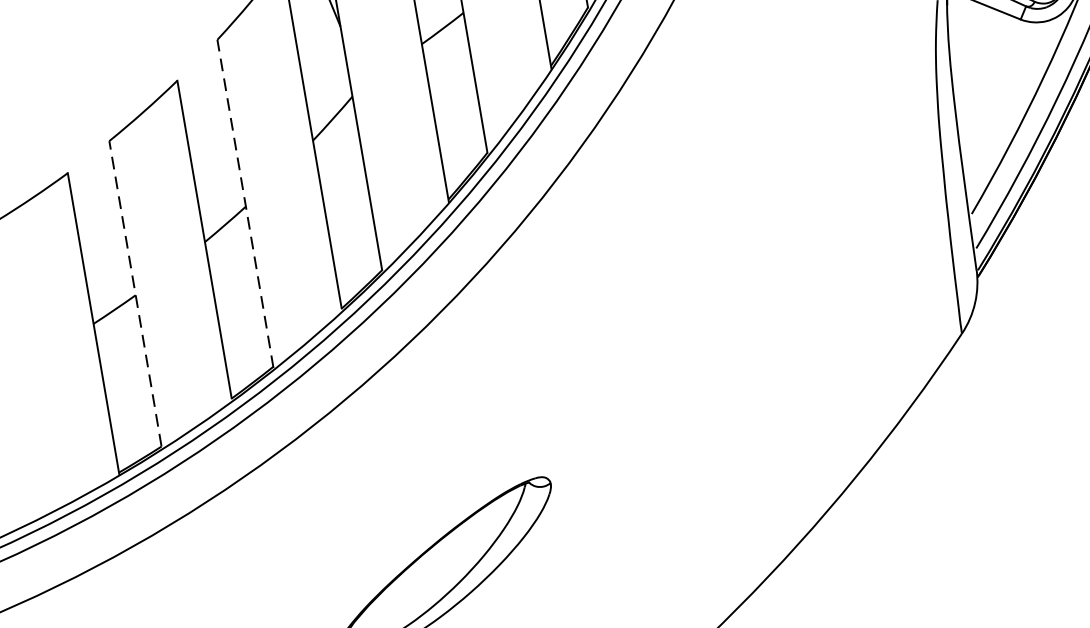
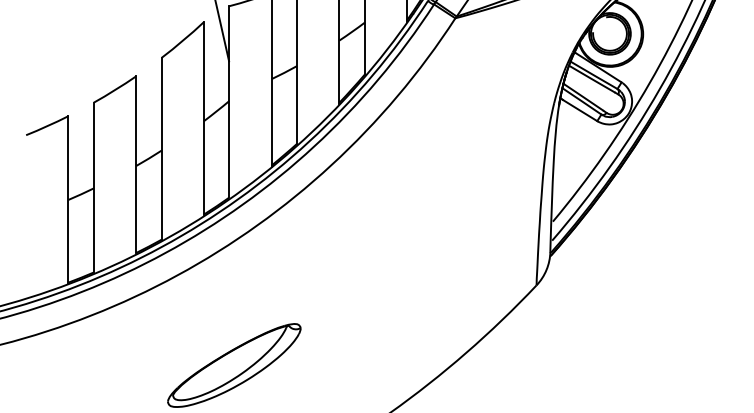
line: (245, 202) -> (161, 148), dashed -> solid
line: (134, 293) -> (93, 187), dashed -> solid

